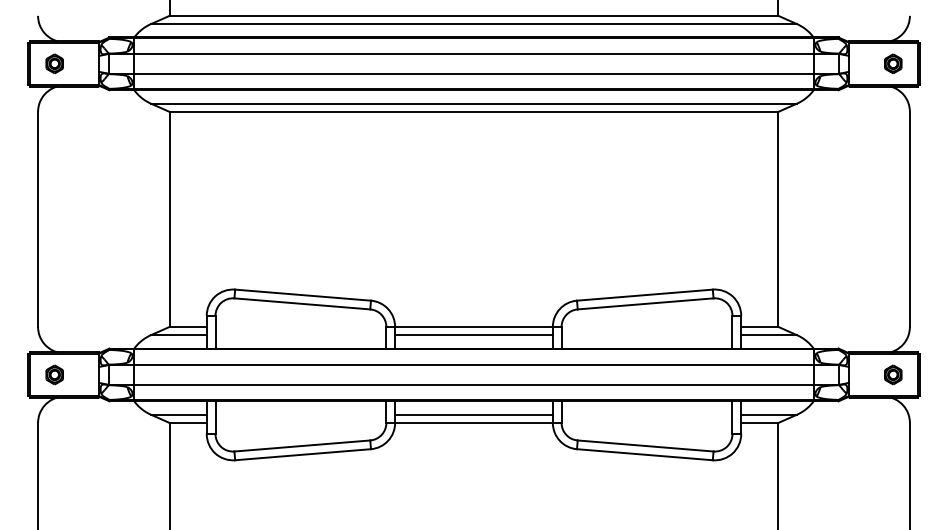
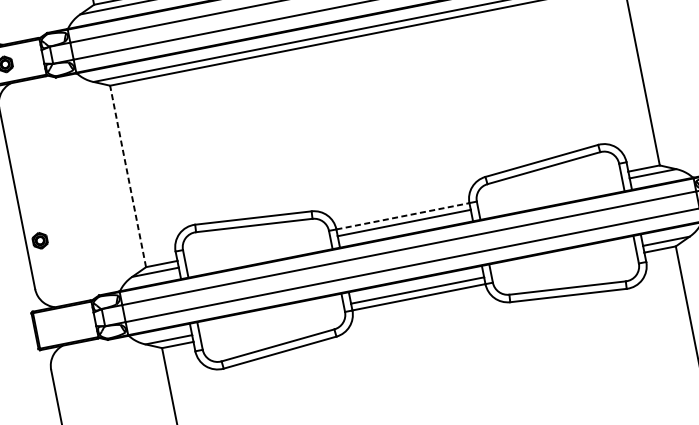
line: (169, 219) -> (128, 176), solid -> dashed
line: (474, 326) -> (403, 215), solid -> dashed
part: (54, 374) -> (39, 240), moved

